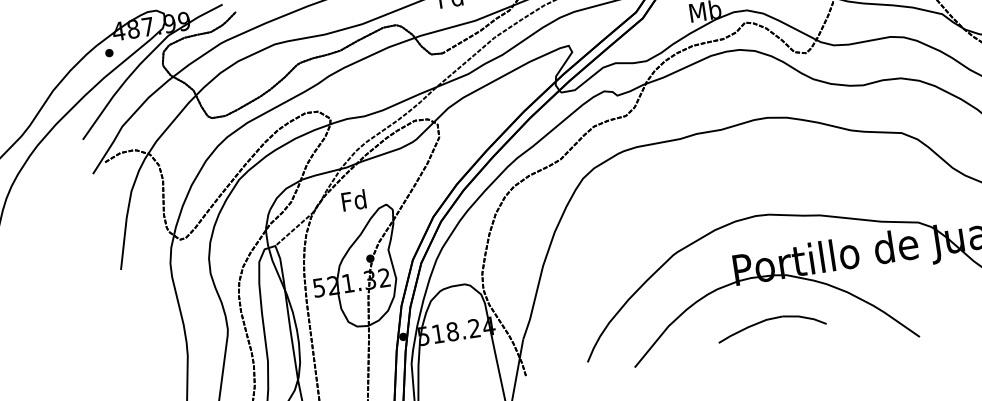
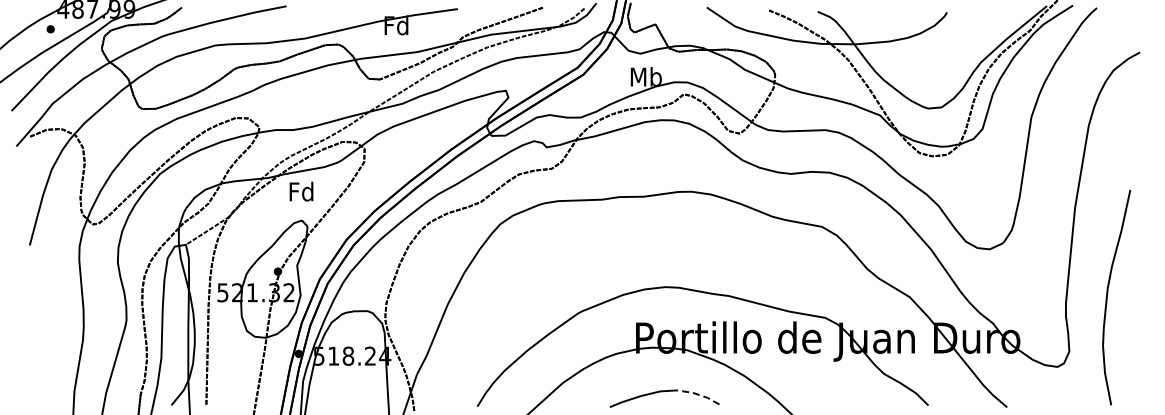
text: (353, 200) -> (301, 191), moved
line: (804, 317) -> (698, 394), solid -> dashed

